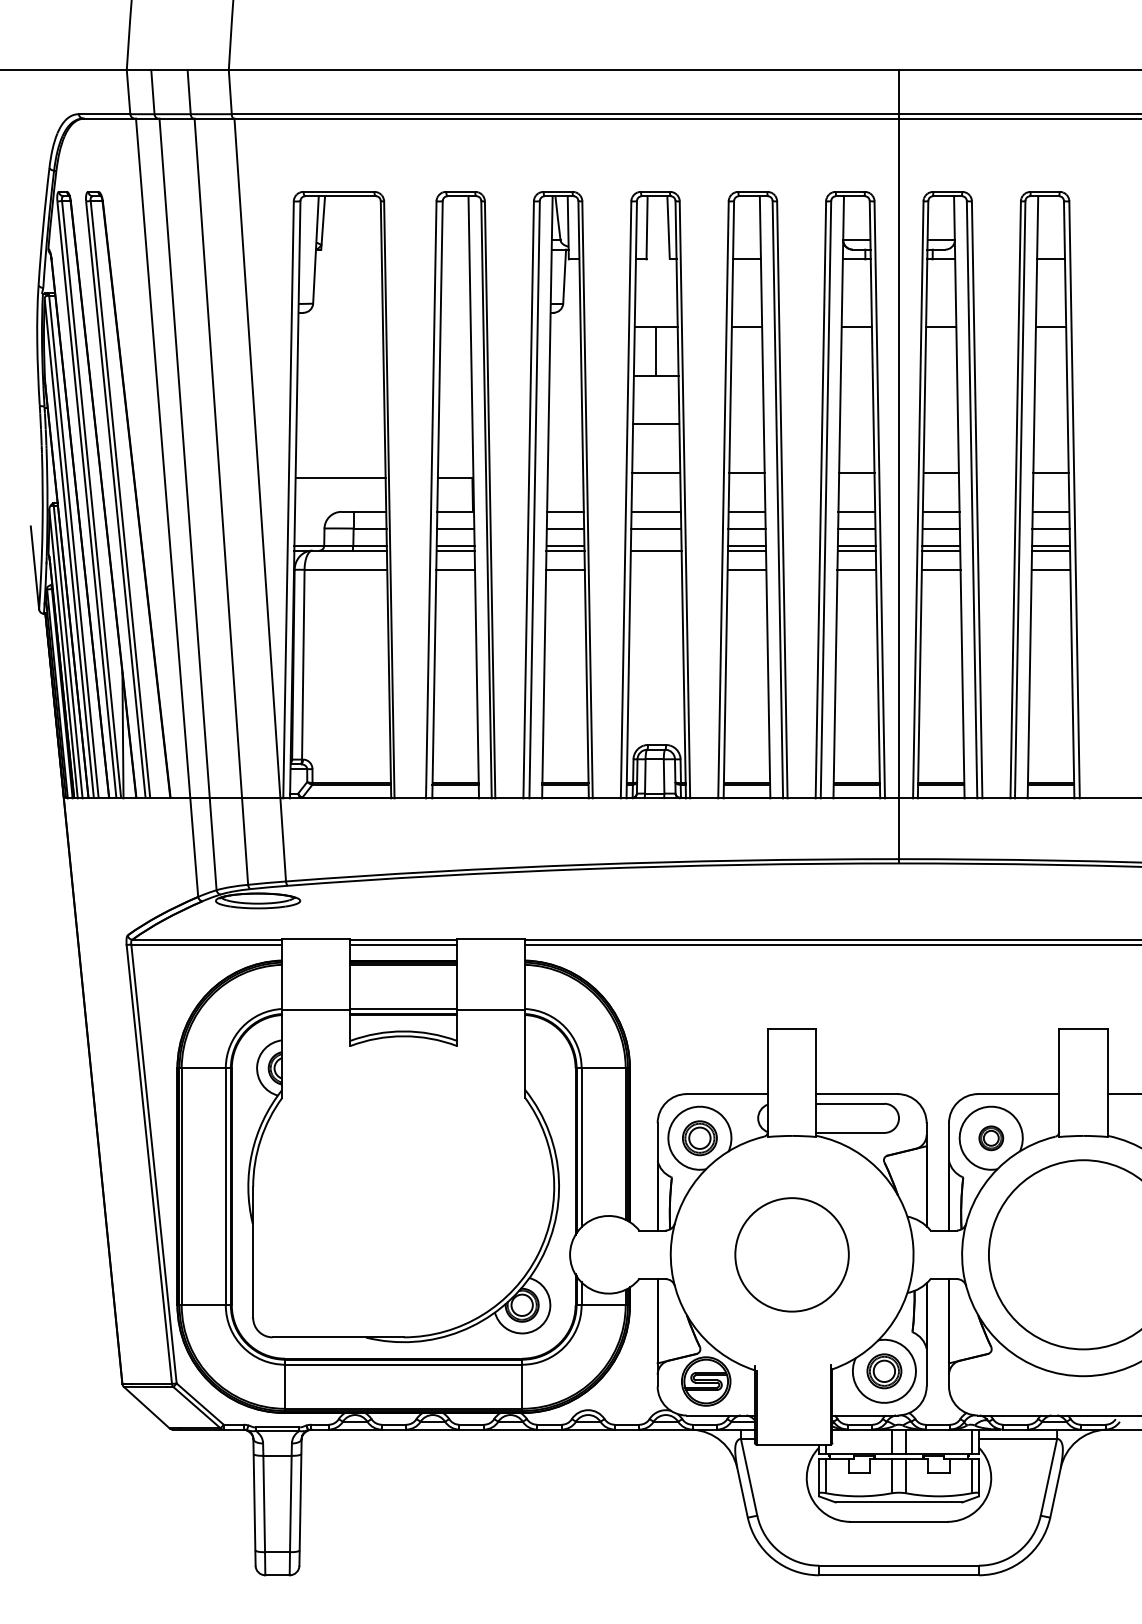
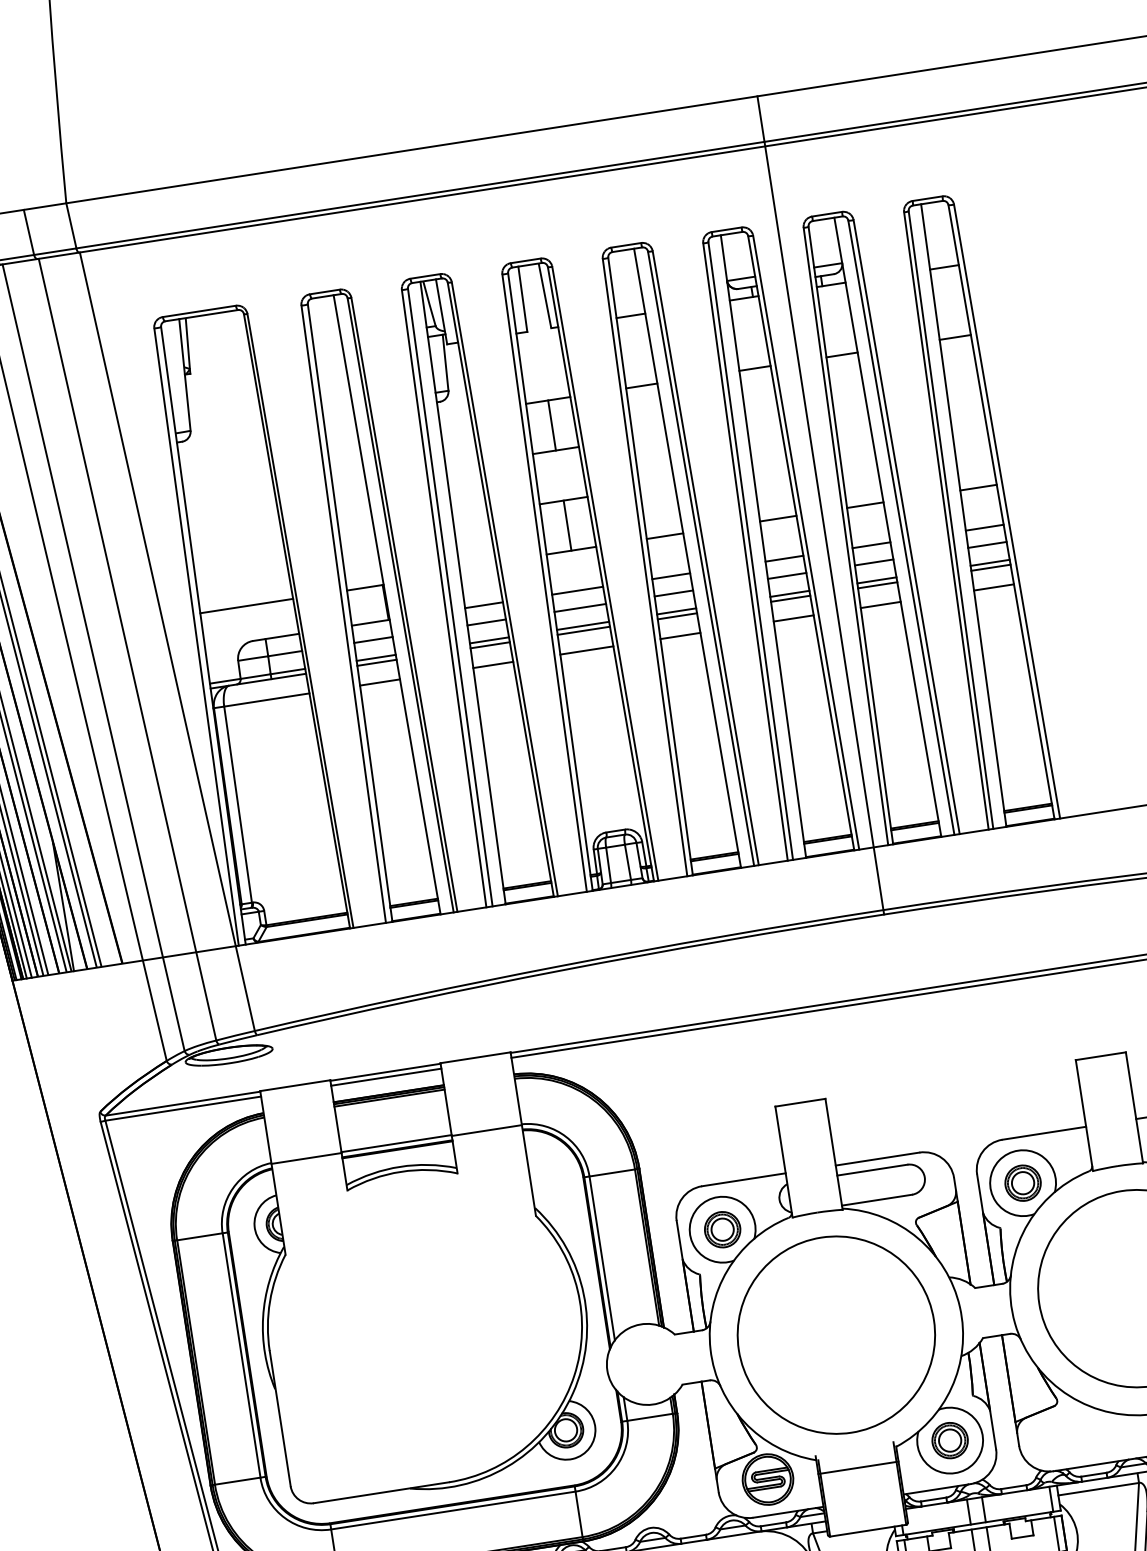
line: (656, 448) -> (567, 525), added
line: (655, 545) -> (582, 625), added
line: (655, 569) -> (586, 650), added
part: (991, 1138) -> (1023, 1183), size x1.43
circle: (791, 1254) -> (835, 1334), size x1.67
line: (793, 1383) -> (858, 1467), added

